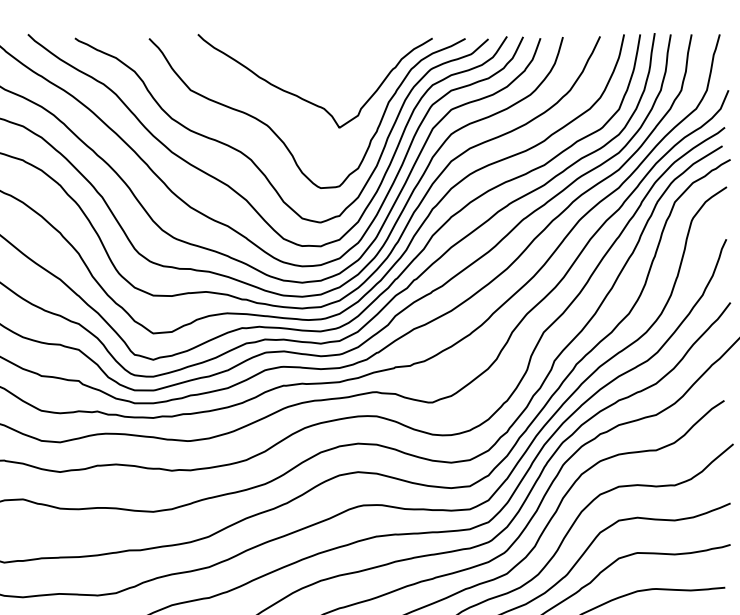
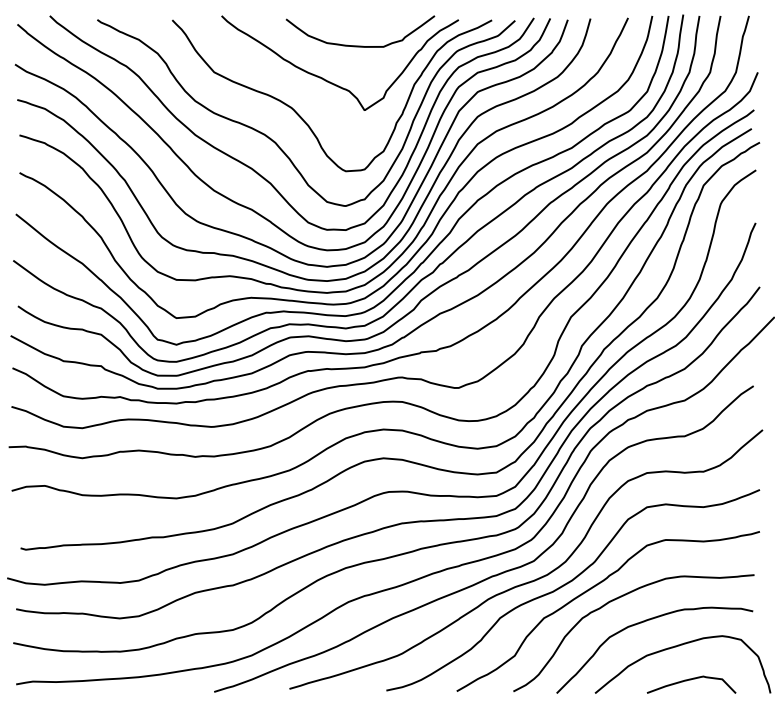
curve: (335, 63) -> (360, 45), added

